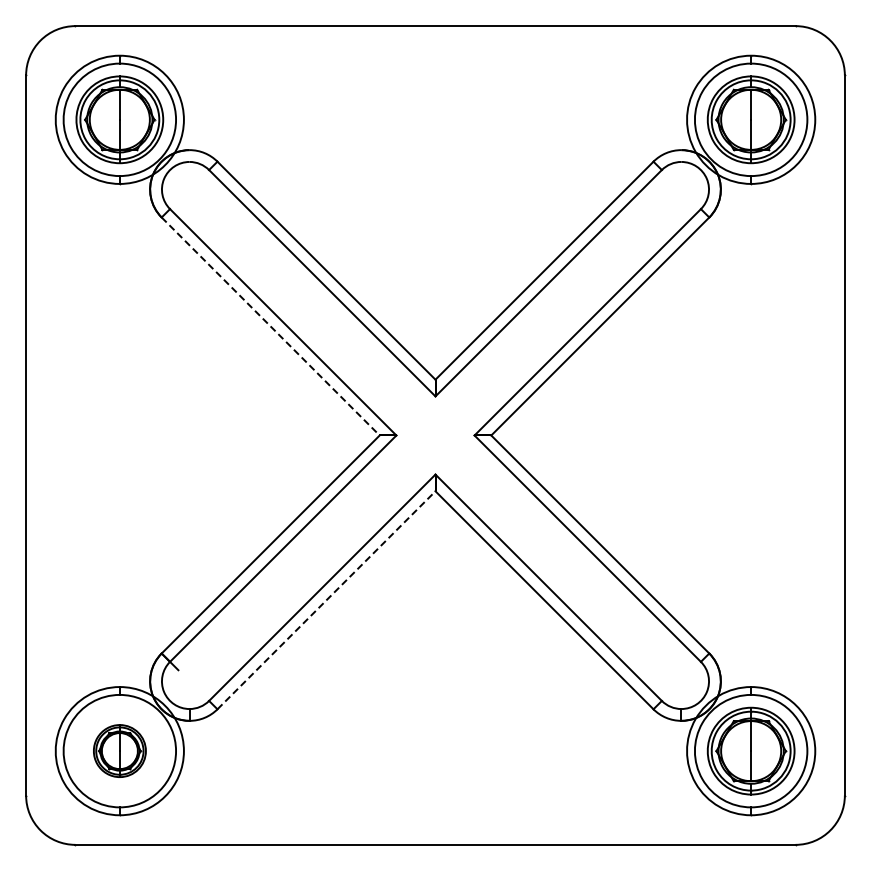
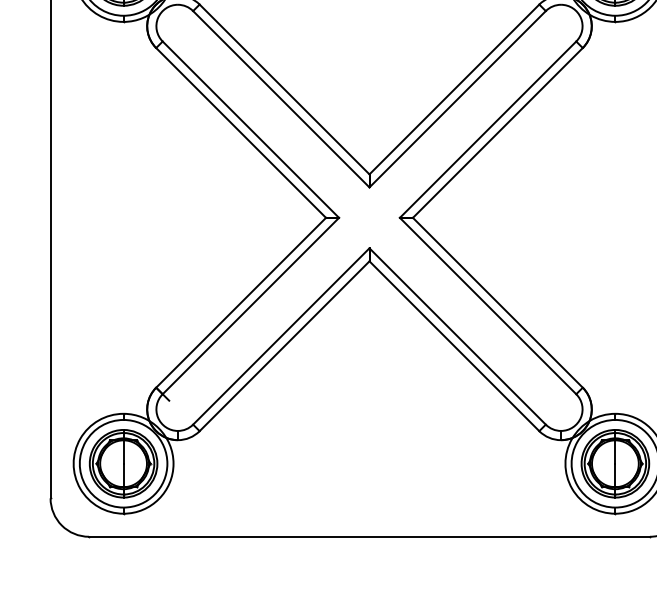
line: (271, 326) -> (241, 132), dashed -> solid
line: (326, 599) -> (284, 345), dashed -> solid
part: (119, 750) -> (123, 463), size x1.67

